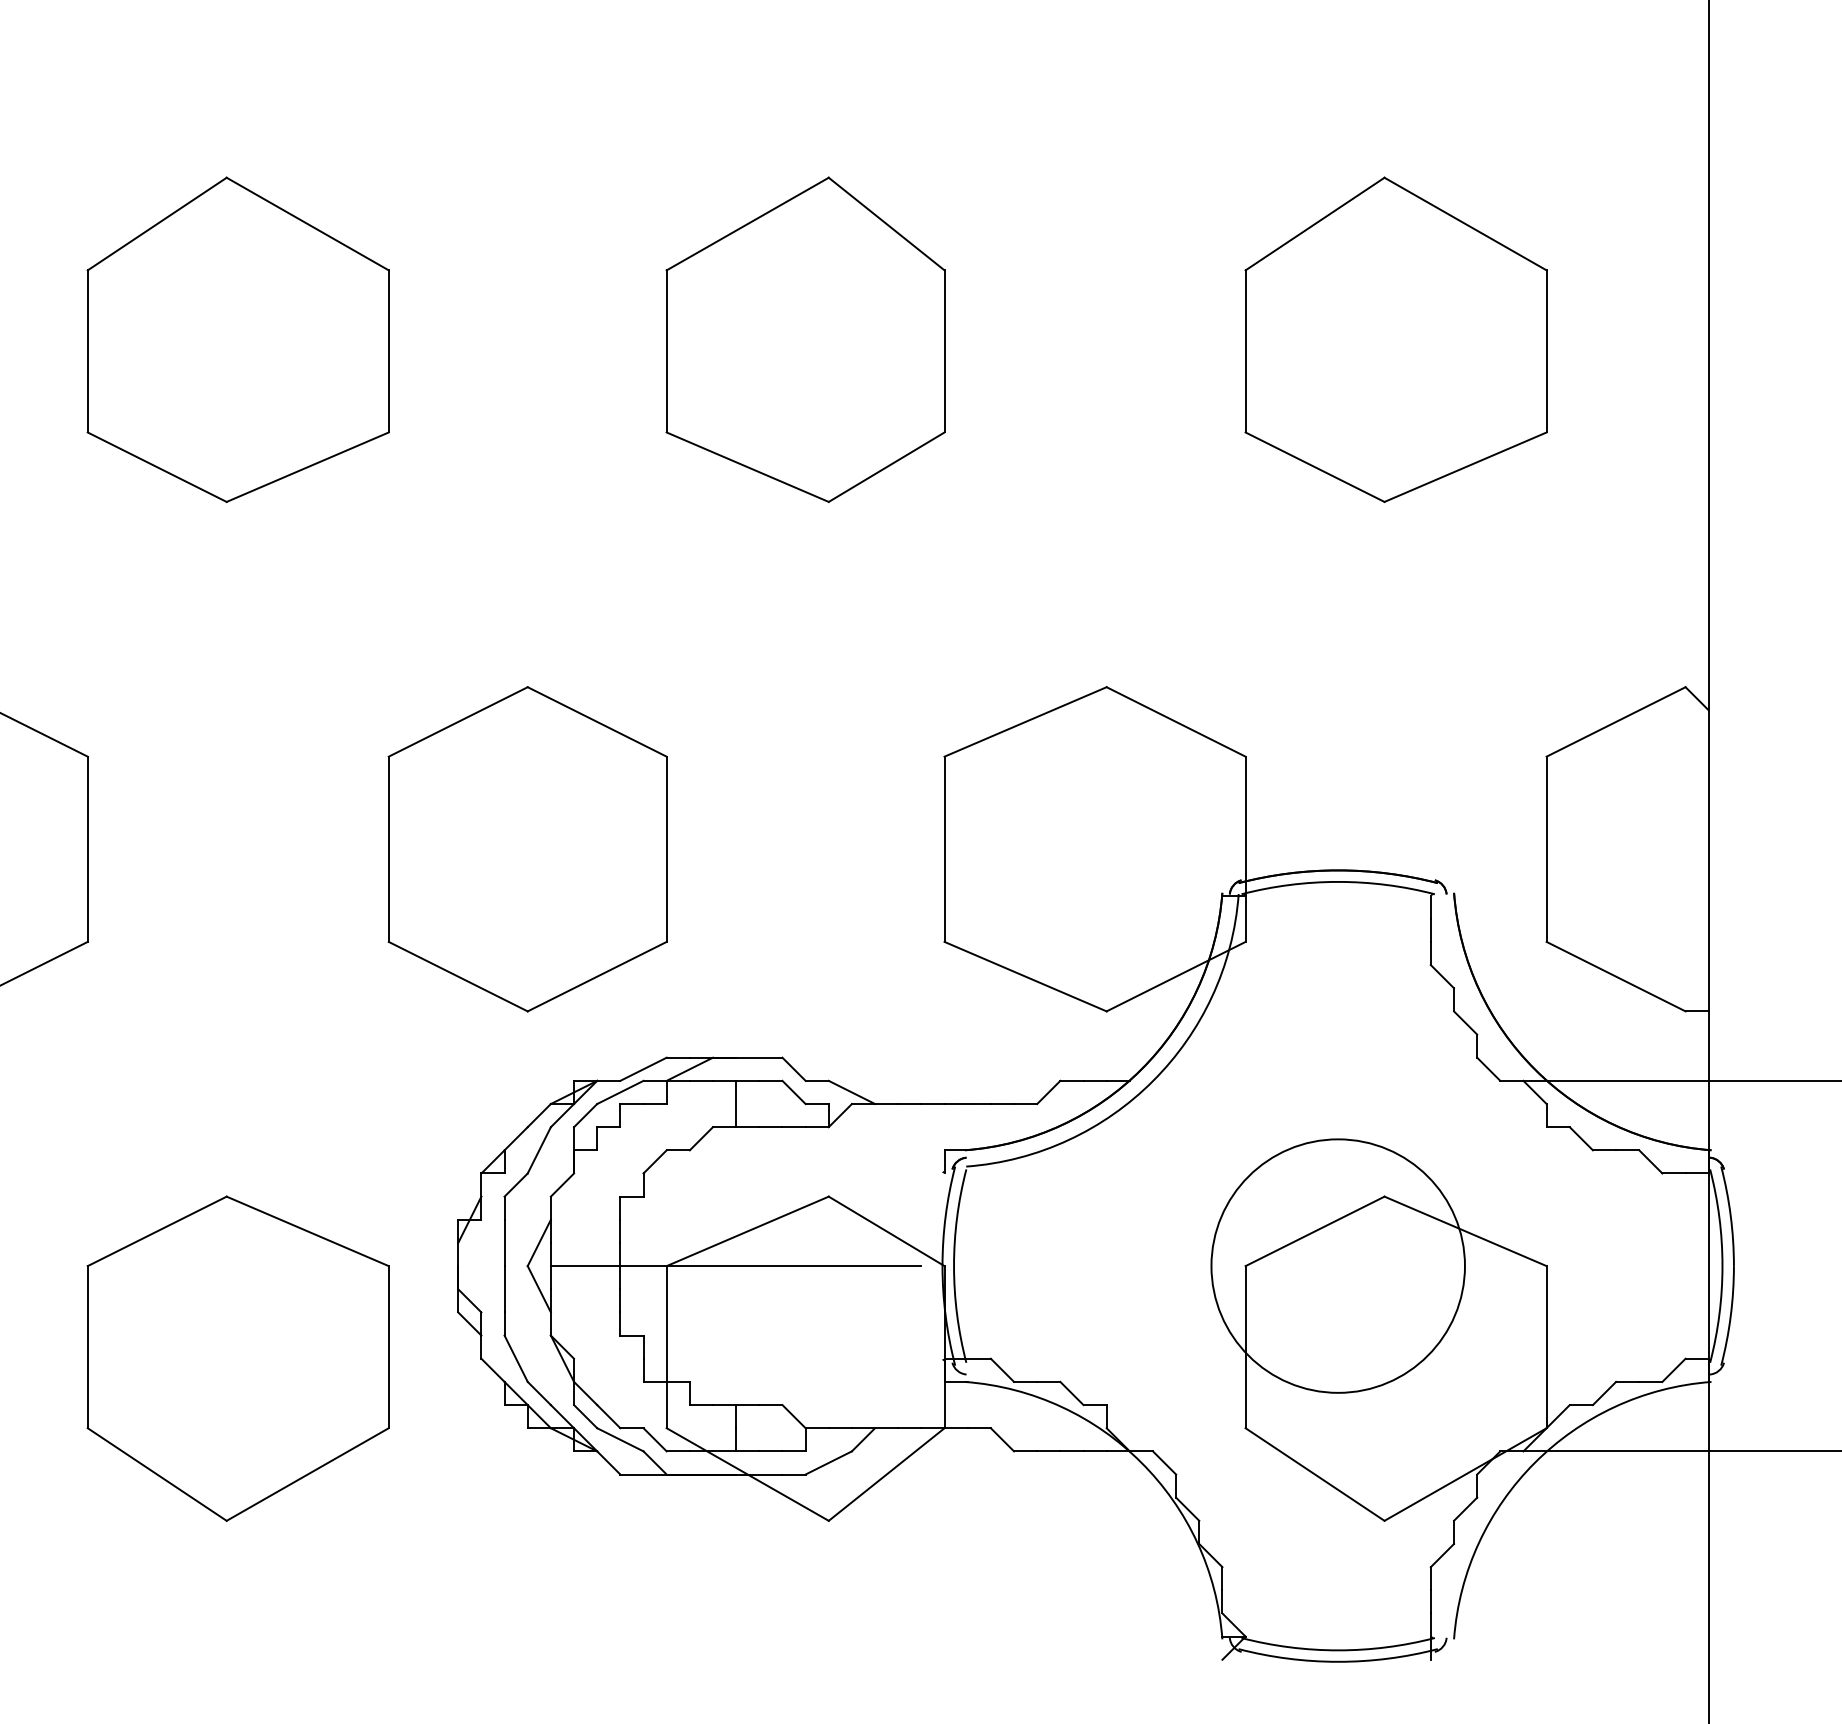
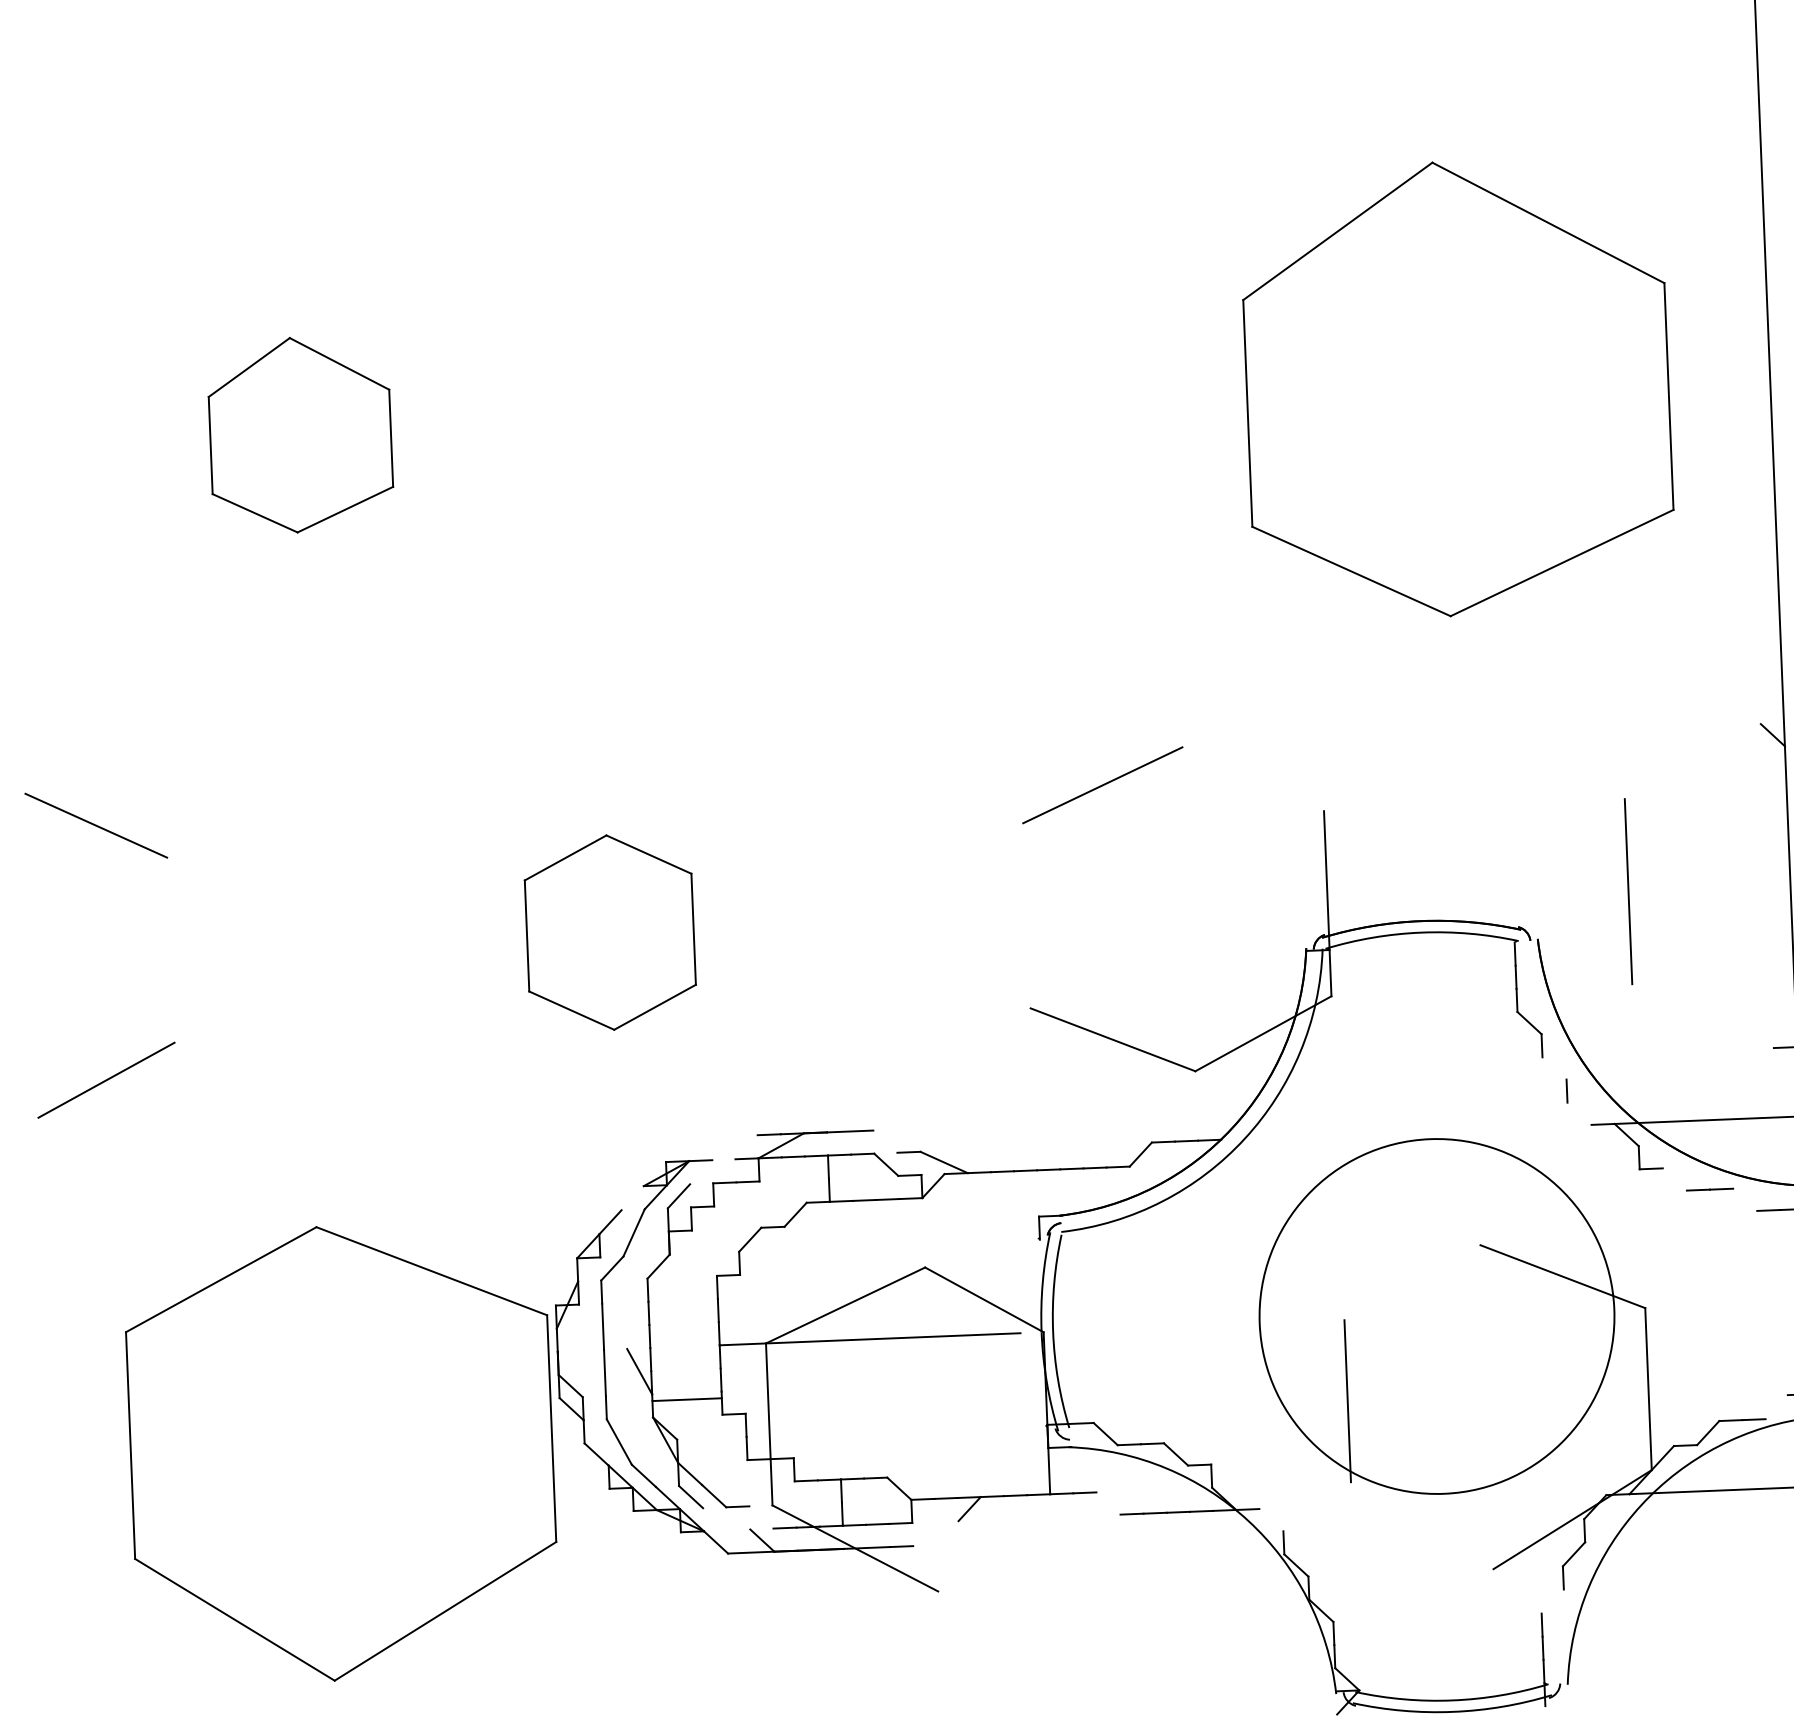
part: (237, 339) -> (299, 434), size x0.6
part: (805, 339) -> (867, 412), removed
part: (1395, 339) -> (1457, 388), size x1.4
line: (1175, 721) -> (1252, 778), removed
line: (1615, 721) -> (1692, 761), removed
line: (87, 848) -> (170, 949), removed
line: (944, 848) -> (1026, 915), removed
part: (527, 849) -> (610, 932), size x0.6
line: (1615, 976) -> (1702, 1015), removed
line: (1465, 1022) -> (1554, 1067), removed
line: (643, 1068) -> (734, 1146), removed
line: (793, 1068) -> (884, 1140), removed
line: (1488, 1068) -> (1579, 1113), removed
line: (620, 1092) -> (712, 1171), removed
line: (538, 1115) -> (631, 1198), removed
line: (1580, 1138) -> (1673, 1179), removed
line: (1650, 1161) -> (1744, 1199), removed
line: (1314, 1231) -> (1411, 1282), removed
line: (538, 1242) -> (636, 1324), removed
circle: (1337, 1265) -> (1436, 1315), size x1.4
line: (585, 1266) -> (687, 1400), moved
part: (237, 1358) -> (340, 1452), size x1.4
line: (1673, 1369) -> (1776, 1406), removed
line: (620, 1439) -> (726, 1518), removed
line: (654, 1439) -> (760, 1517), removed
line: (1002, 1439) -> (1108, 1503), removed
line: (828, 1462) -> (935, 1533), removed
line: (1164, 1462) -> (1271, 1519), removed
line: (886, 1474) -> (994, 1542), removed
line: (1314, 1474) -> (1421, 1525), removed
line: (1442, 1555) -> (1552, 1601), removed

